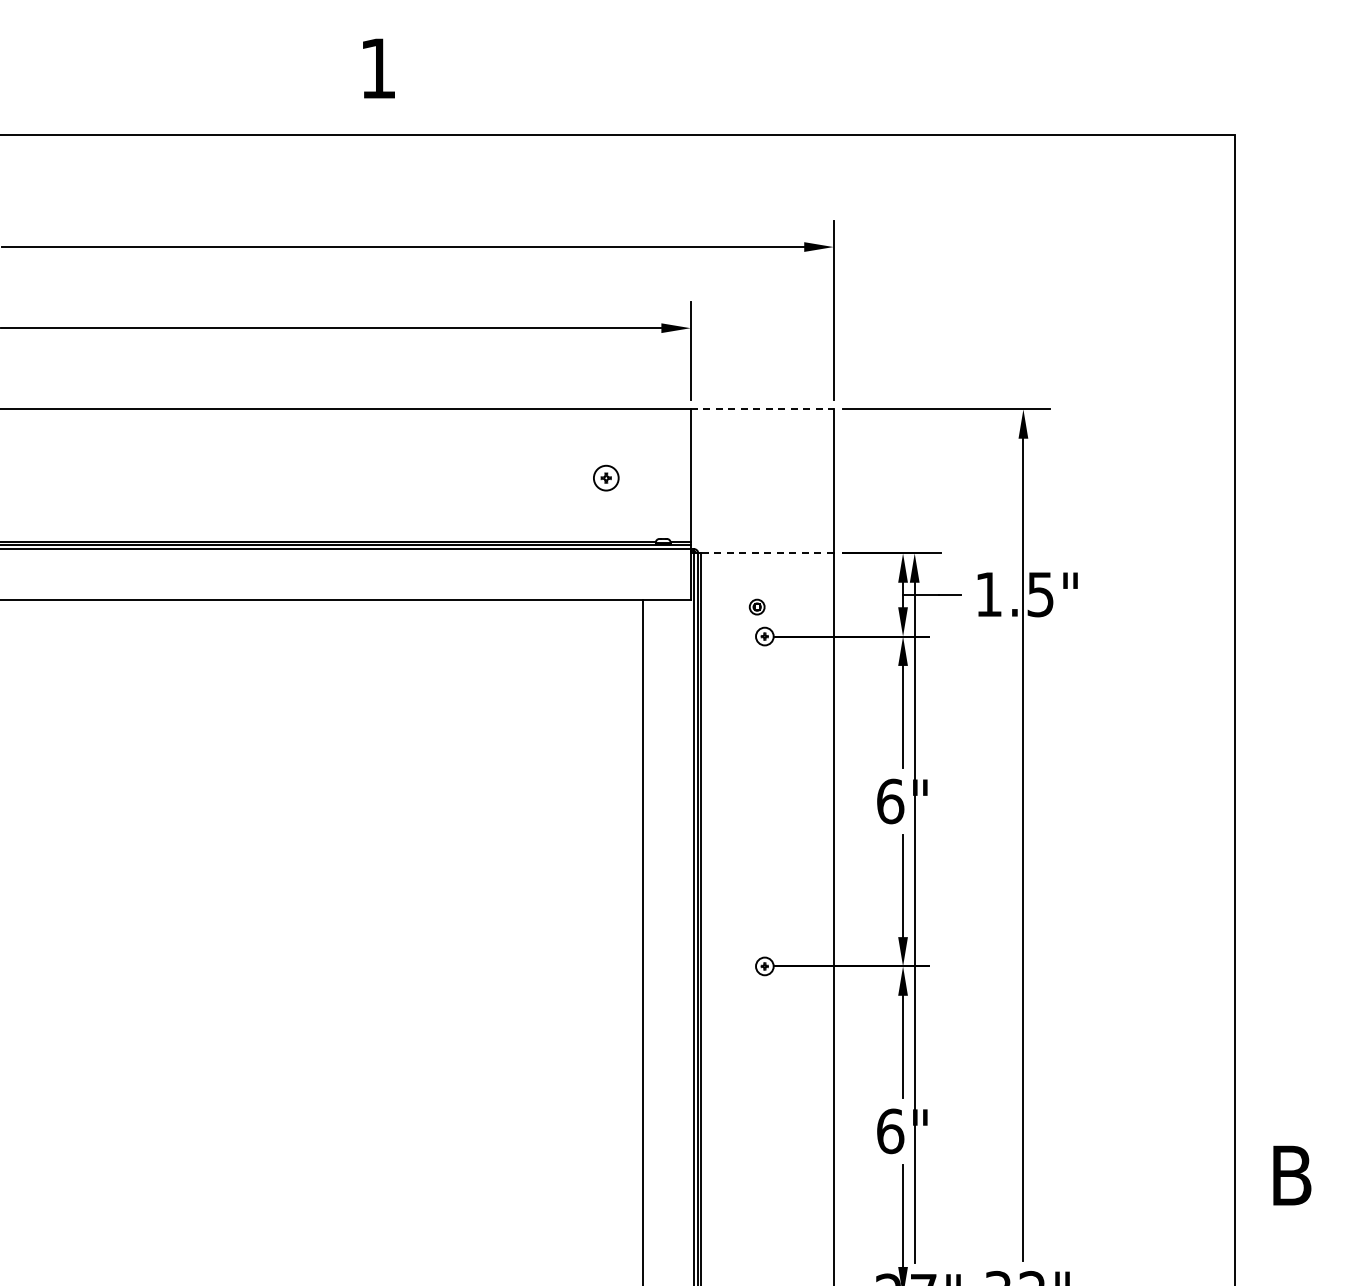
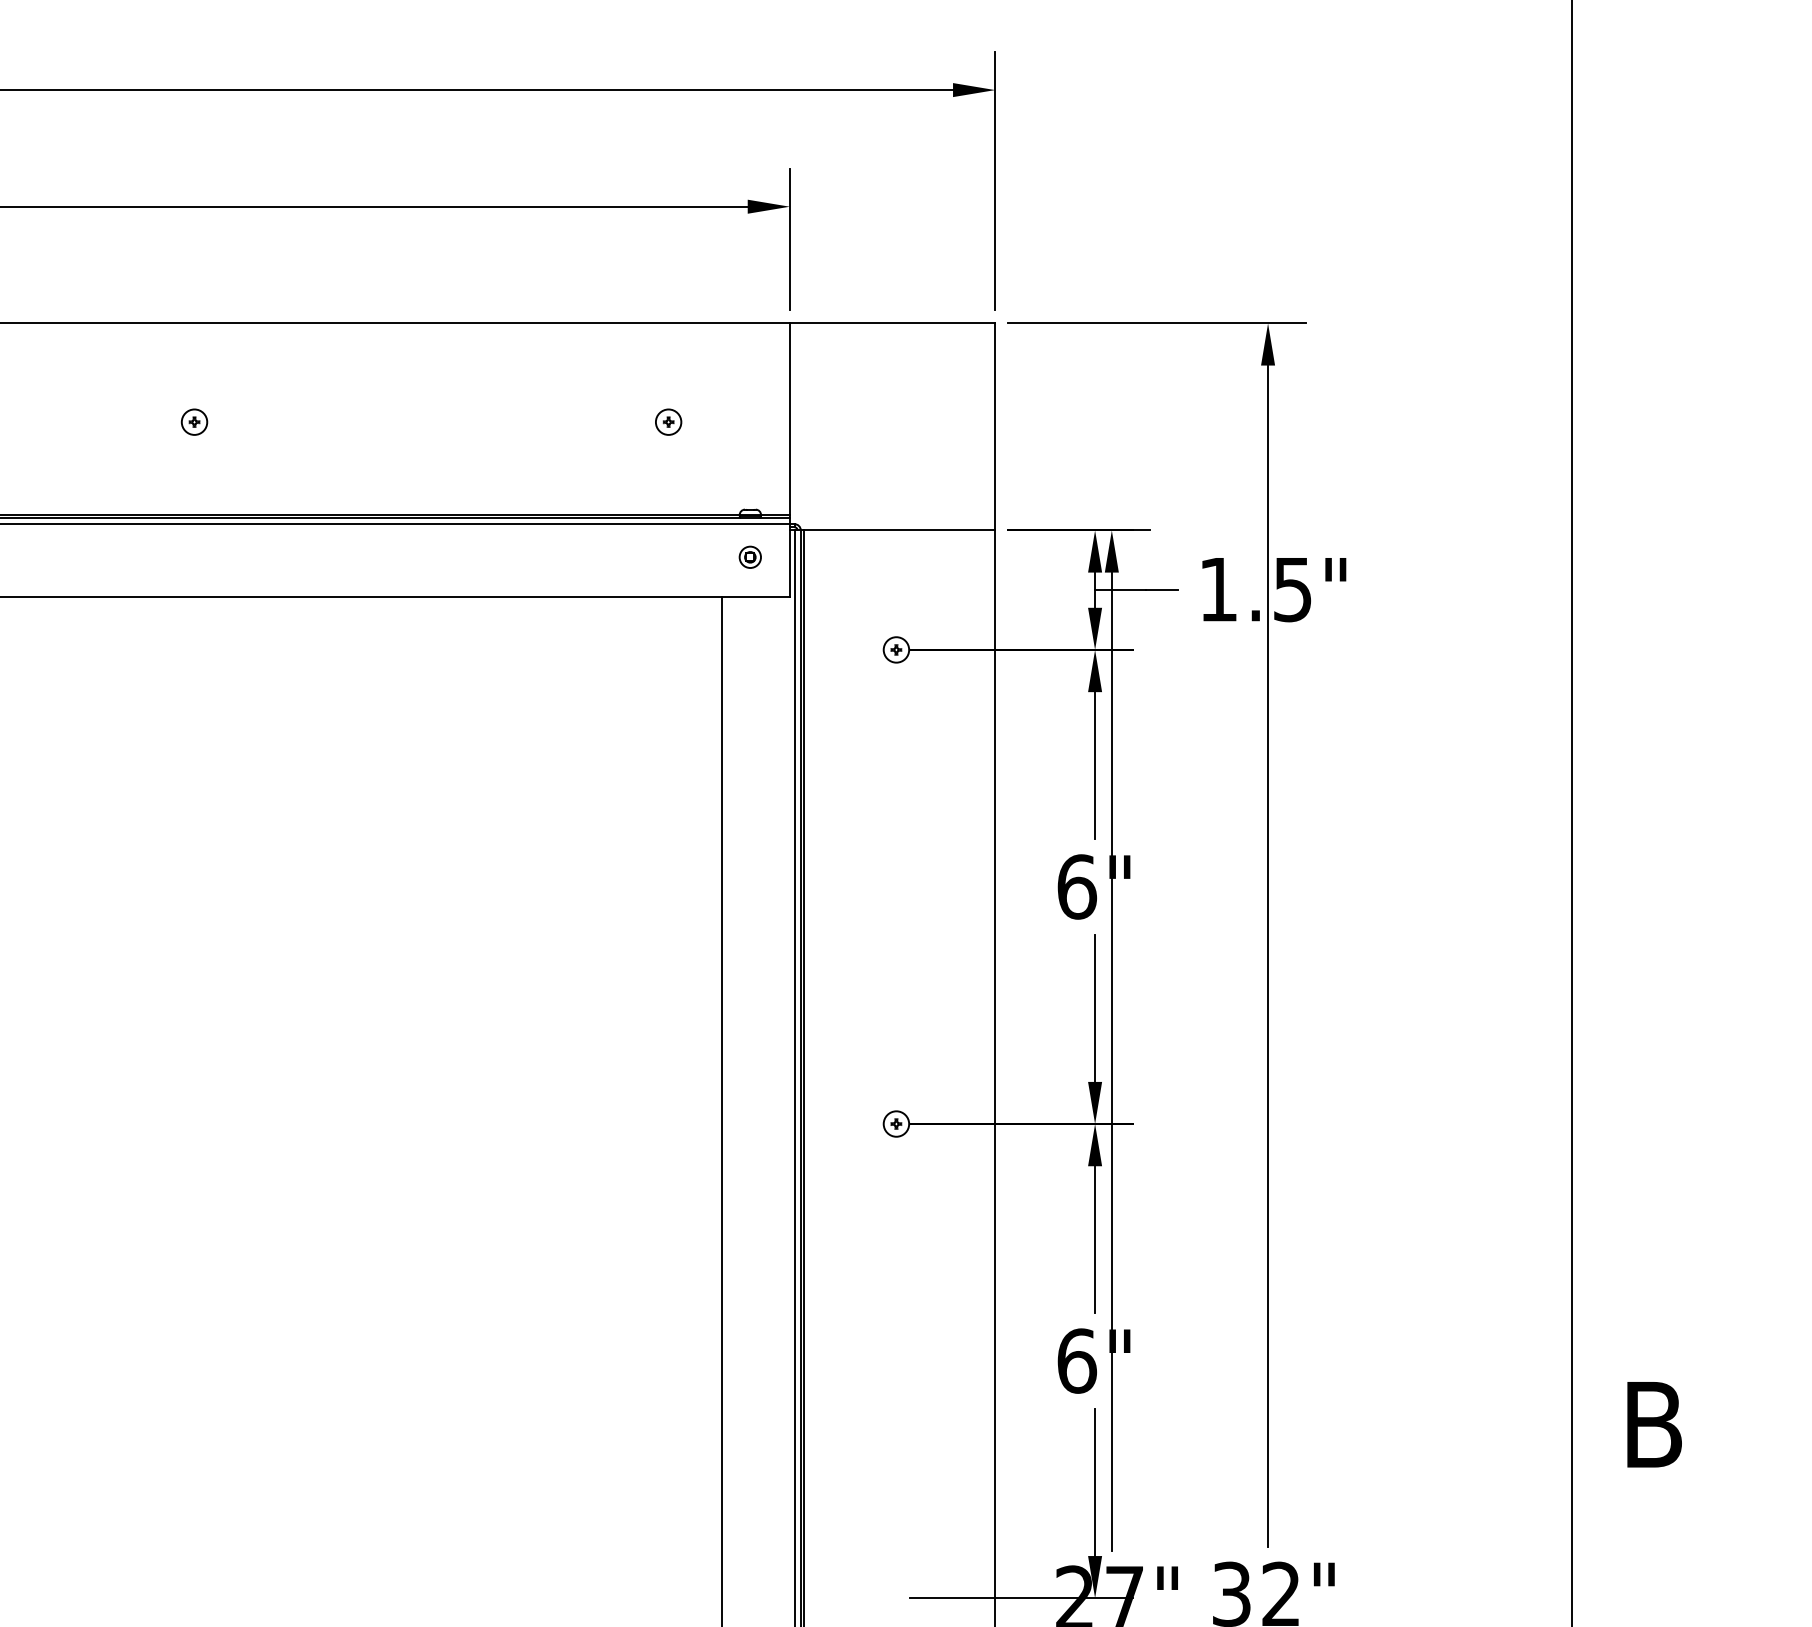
line: (762, 409) -> (893, 323), dashed -> solid
part: (276, 477) -> (194, 421), added
part: (606, 477) -> (668, 421), size x0.71
line: (767, 553) -> (900, 530), dashed -> solid
part: (756, 606) -> (749, 556), moved

